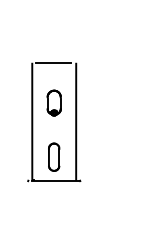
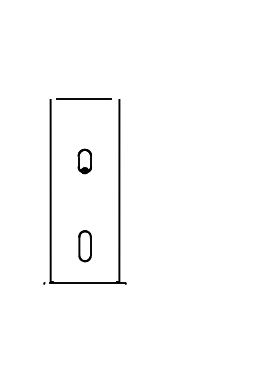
part: (53, 102) -> (83, 160), size x0.6
part: (54, 156) -> (85, 245), size x0.7

